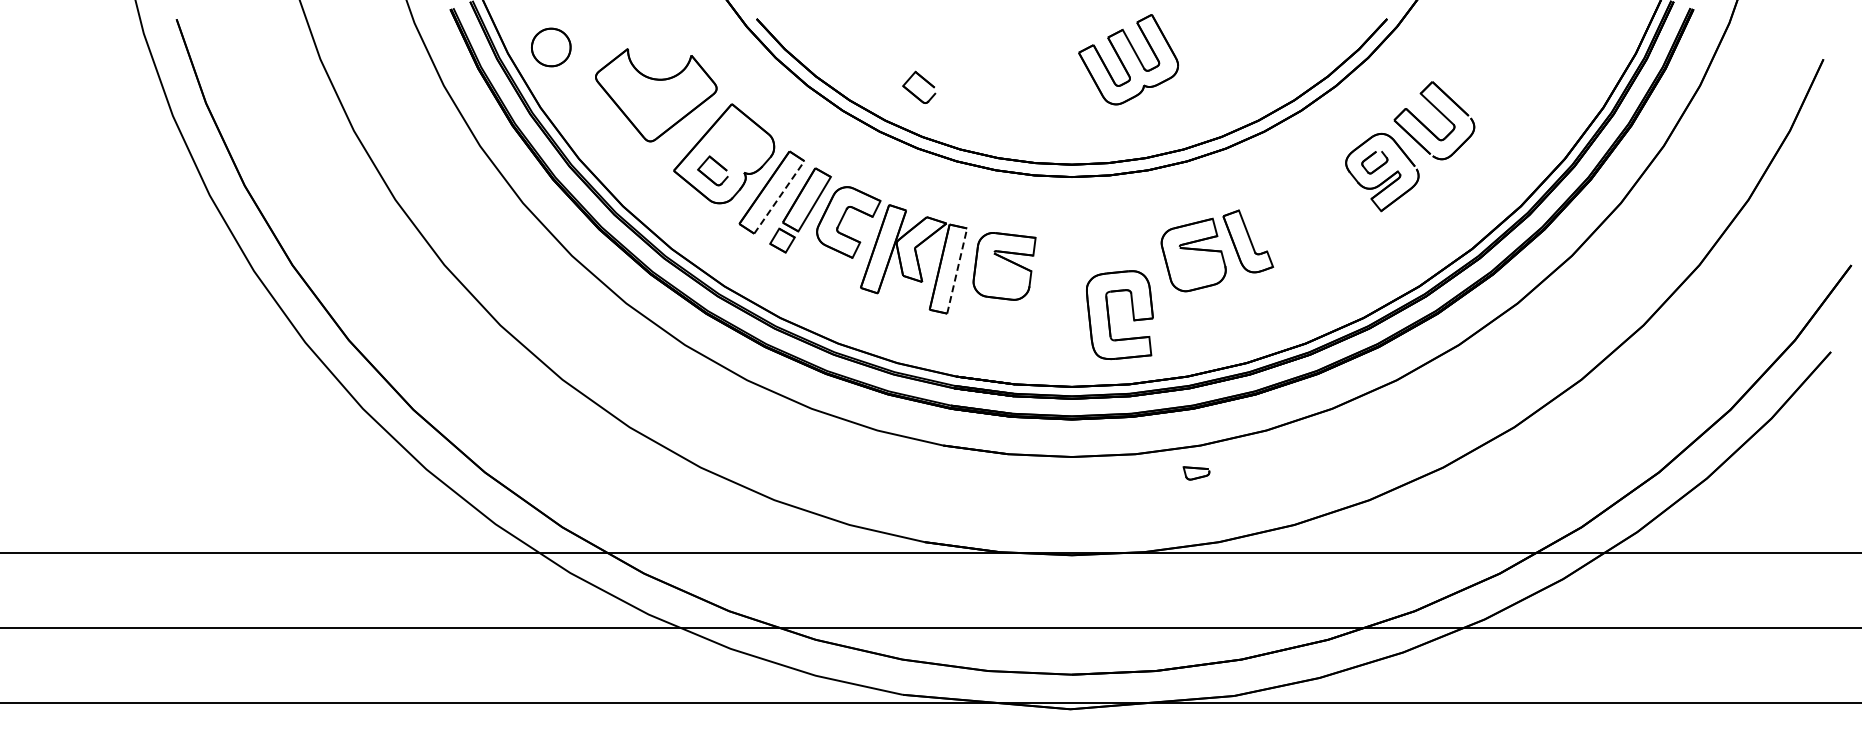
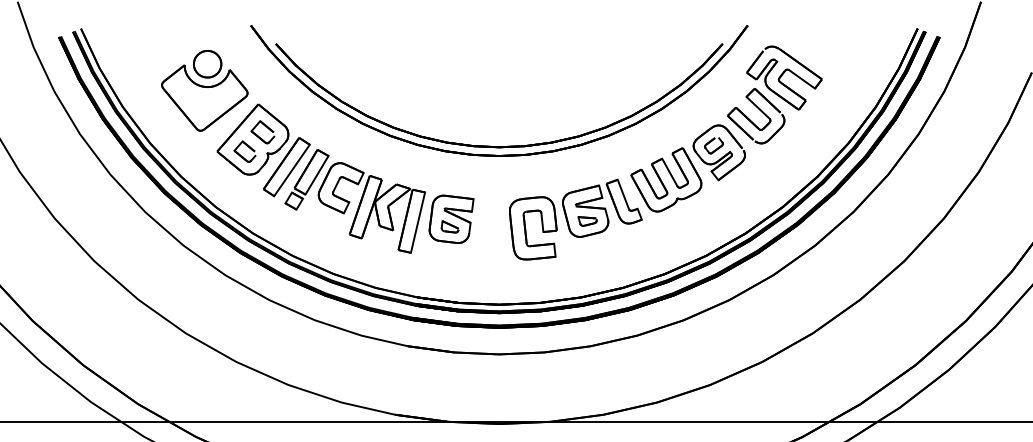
part: (551, 47) -> (207, 64), moved
part: (1128, 59) -> (666, 179), moved
part: (1473, 66) -> (783, 77), added
part: (922, 79) -> (265, 126), moved
line: (779, 197) -> (292, 170), dashed -> solid
line: (957, 271) -> (418, 222), dashed -> solid
part: (1002, 276) -> (450, 226), added
part: (1109, 315) -> (525, 228), moved
part: (1196, 473) -> (587, 221), moved

